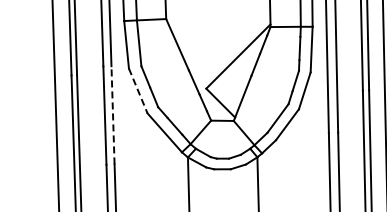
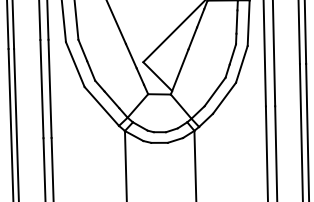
line: (138, 91) -> (75, 65), dashed -> solid
line: (113, 114) -> (50, 88), dashed -> solid

